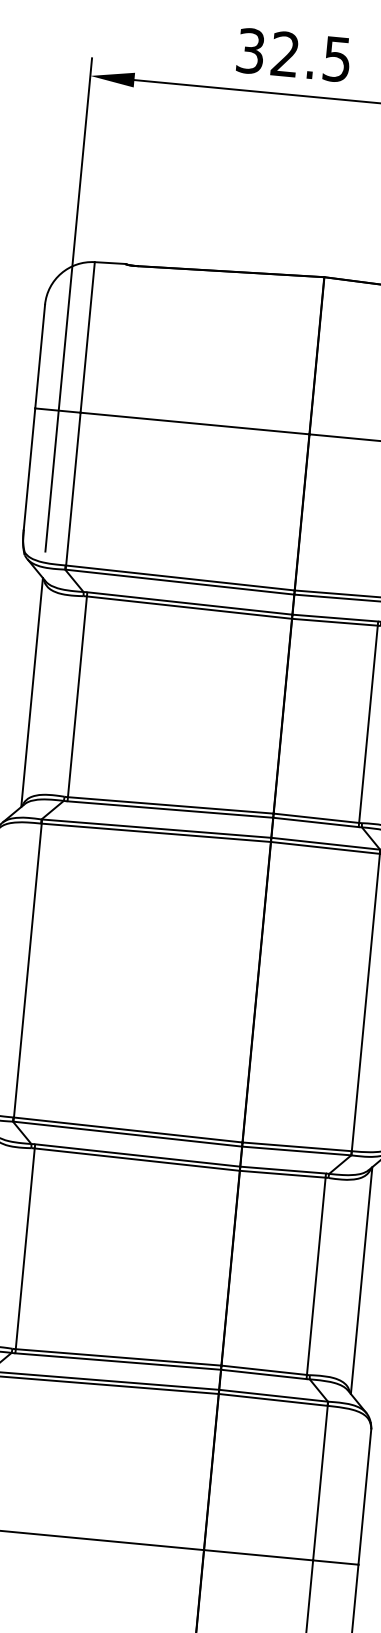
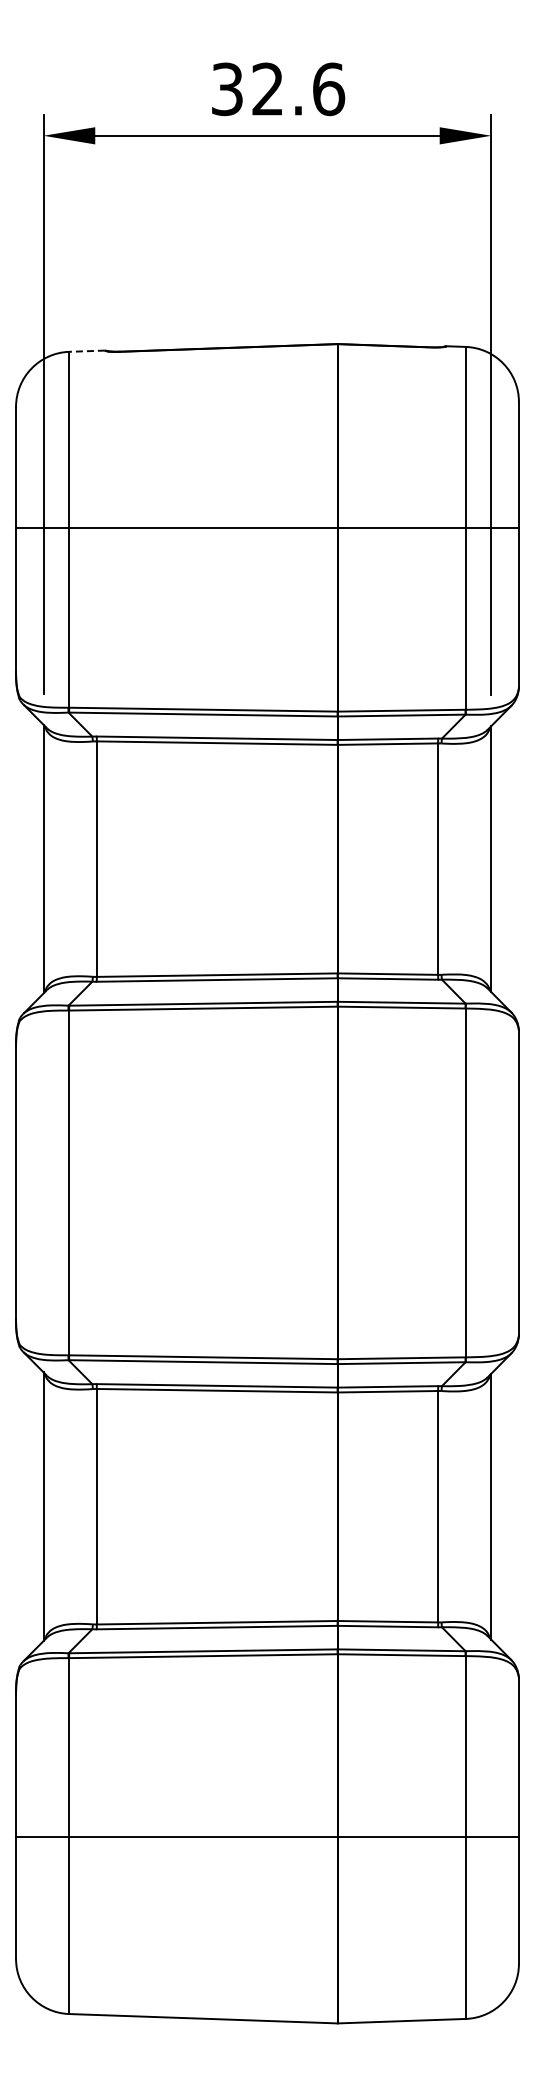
text: (337, 59) -> (329, 89), 32.5 -> 32.6
line: (110, 263) -> (87, 351), solid -> dashed

